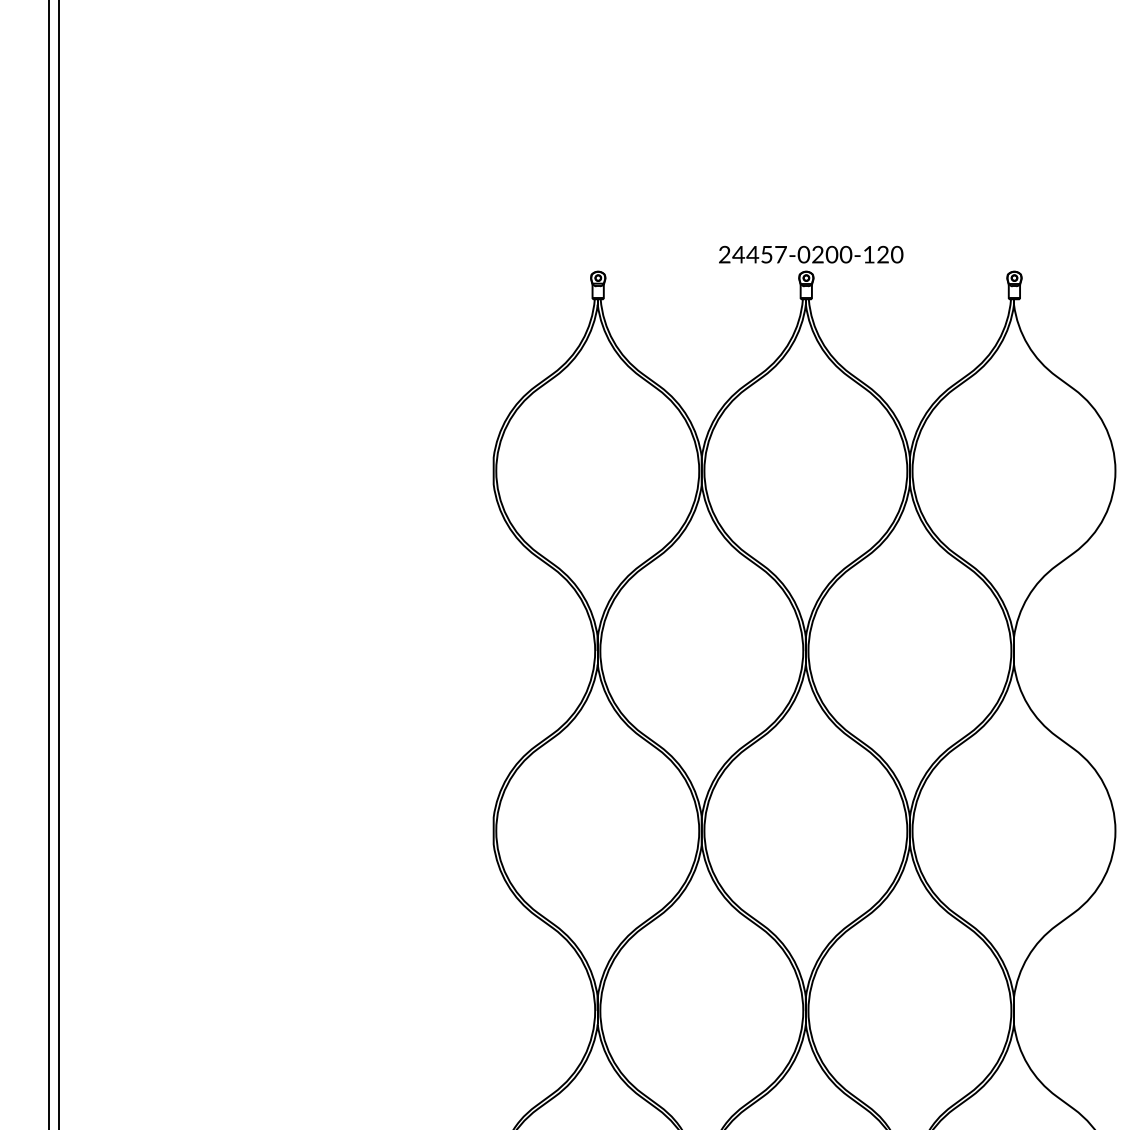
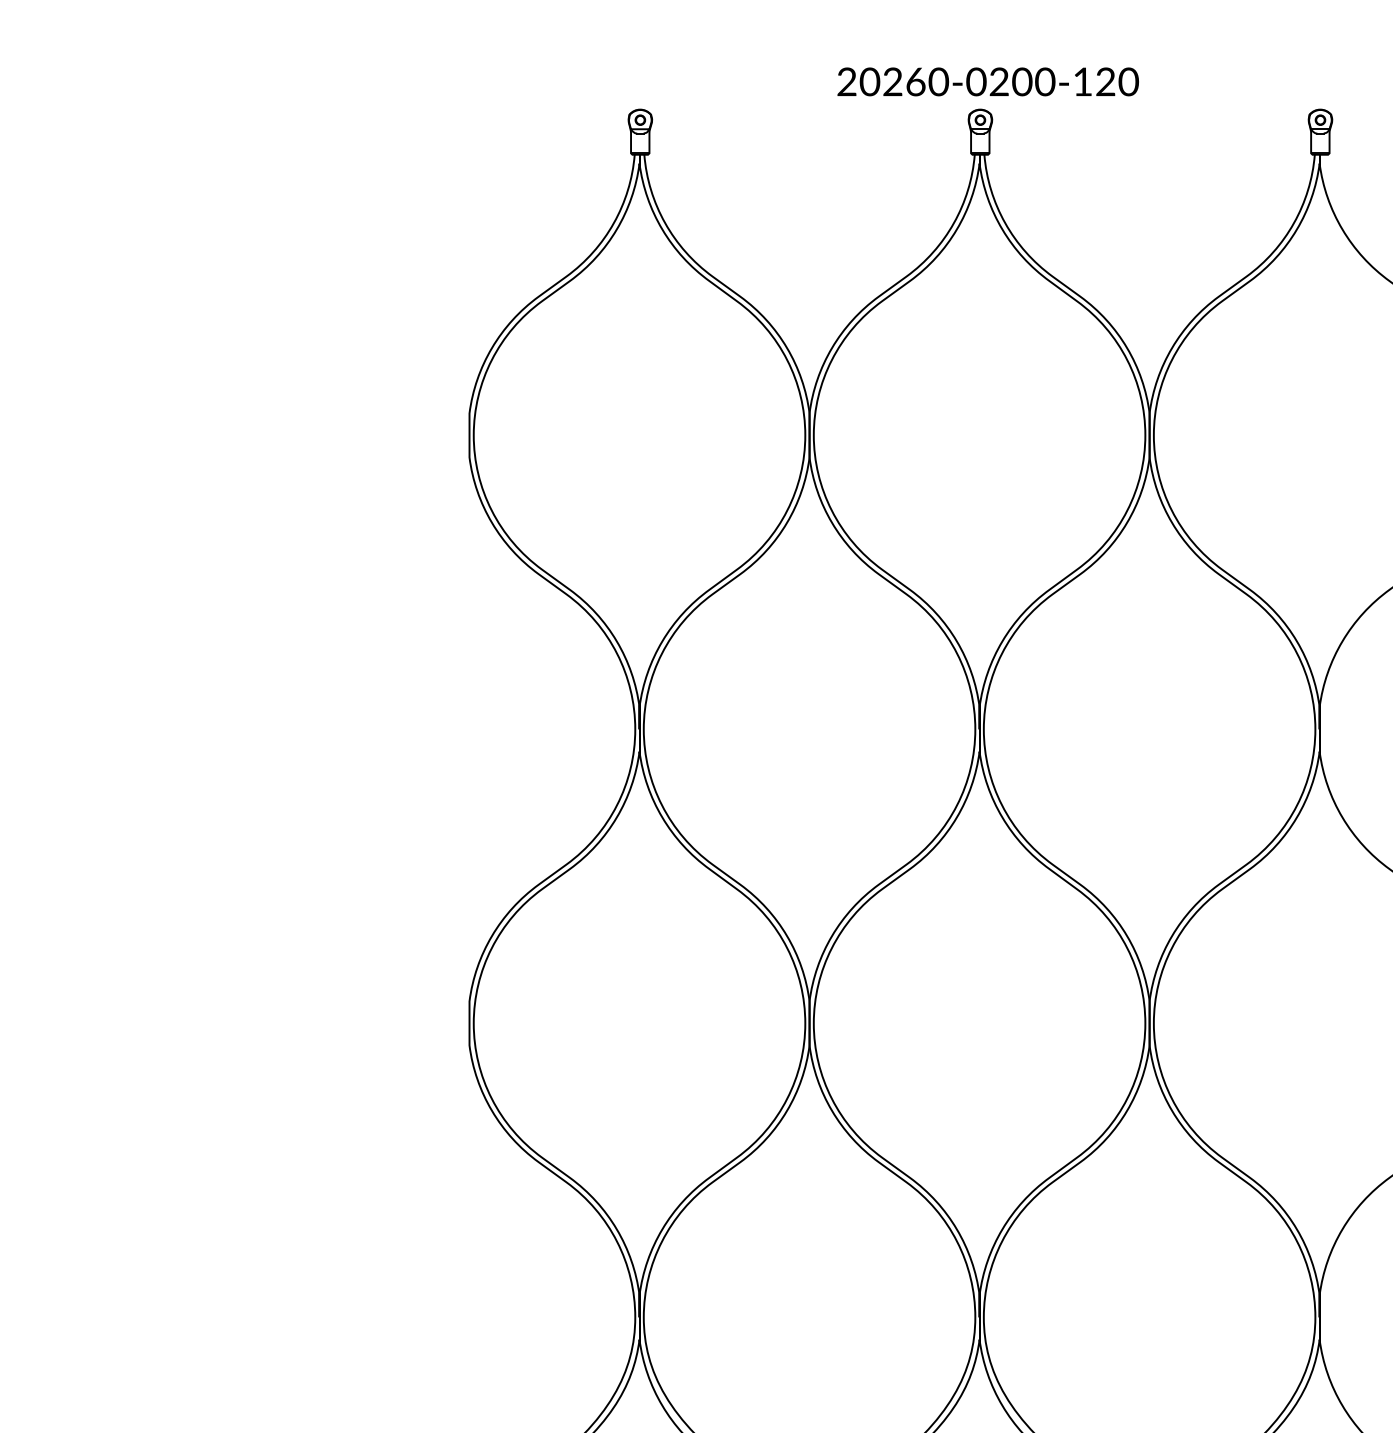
text: (759, 254) -> (903, 81), 24457-0200-120 -> 20260-0200-120

